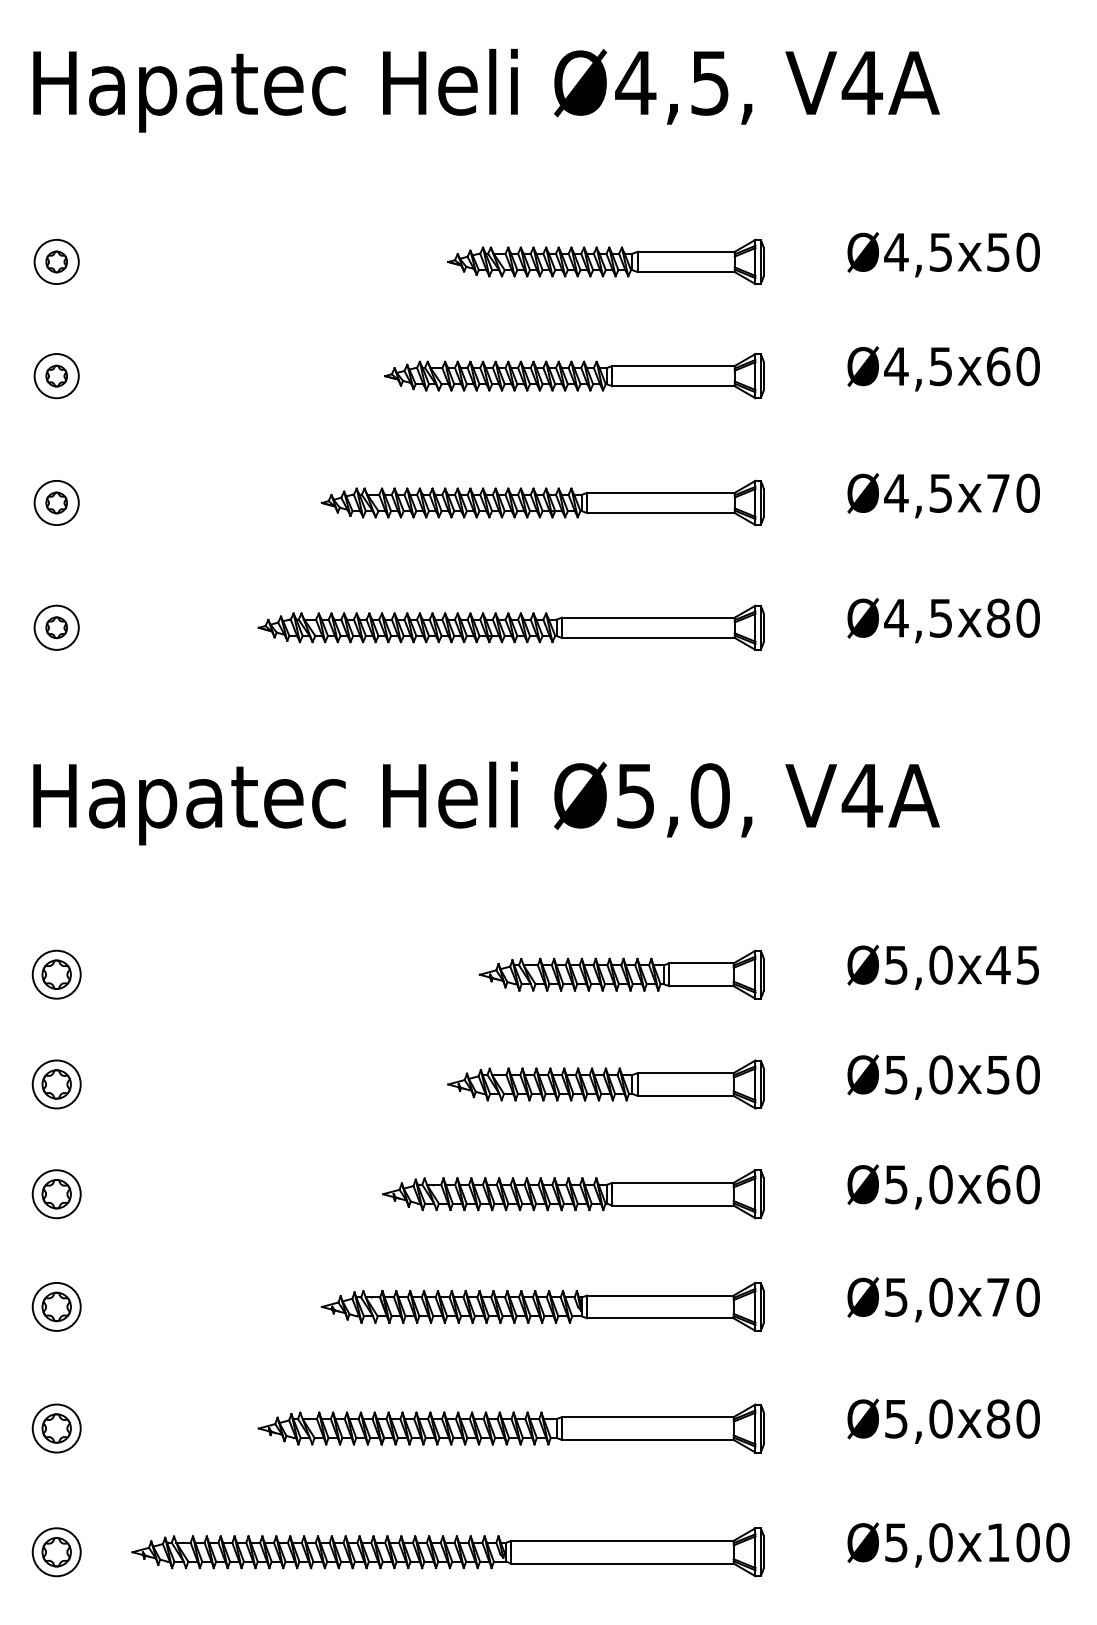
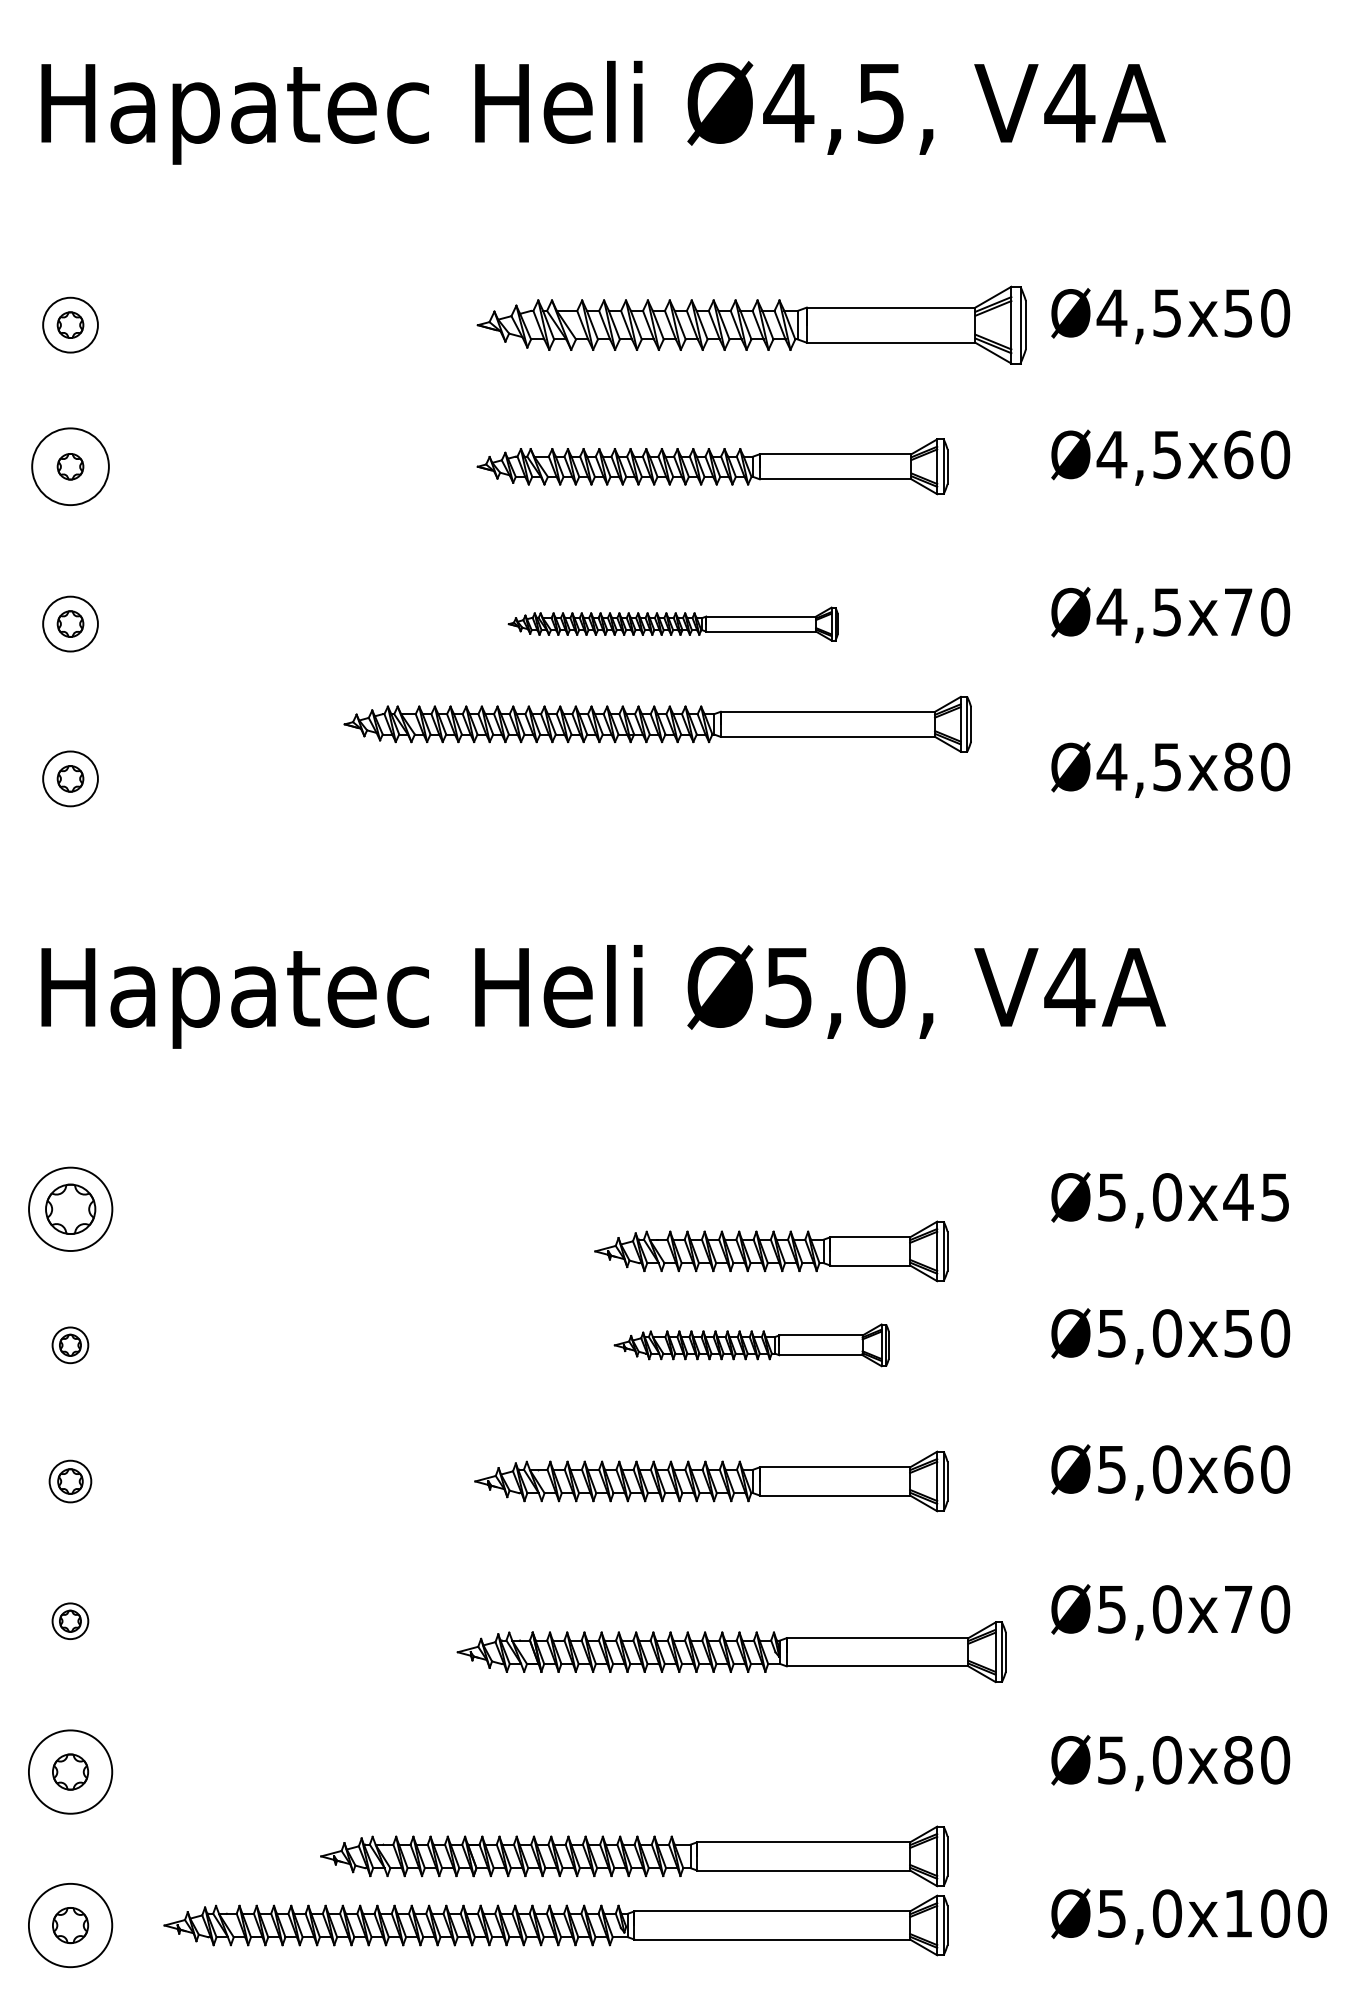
part: (605, 261) -> (751, 324), size x1.4
circle: (56, 376) -> (70, 467), size x1.4
part: (542, 502) -> (673, 623), size x0.6
part: (510, 627) -> (656, 723), moved
part: (56, 974) -> (70, 1208), size x1.4
part: (621, 974) -> (771, 1251), moved
part: (56, 1084) -> (70, 1345), size x0.6
part: (605, 1084) -> (751, 1345), size x0.7
part: (56, 1194) -> (70, 1481), size x0.7
part: (56, 1306) -> (70, 1620), size x0.6
part: (542, 1306) -> (731, 1651), moved
circle: (56, 1428) -> (70, 1772), size x1.4
part: (510, 1428) -> (633, 1856), moved
circle: (56, 1552) -> (70, 1925), size x1.4

